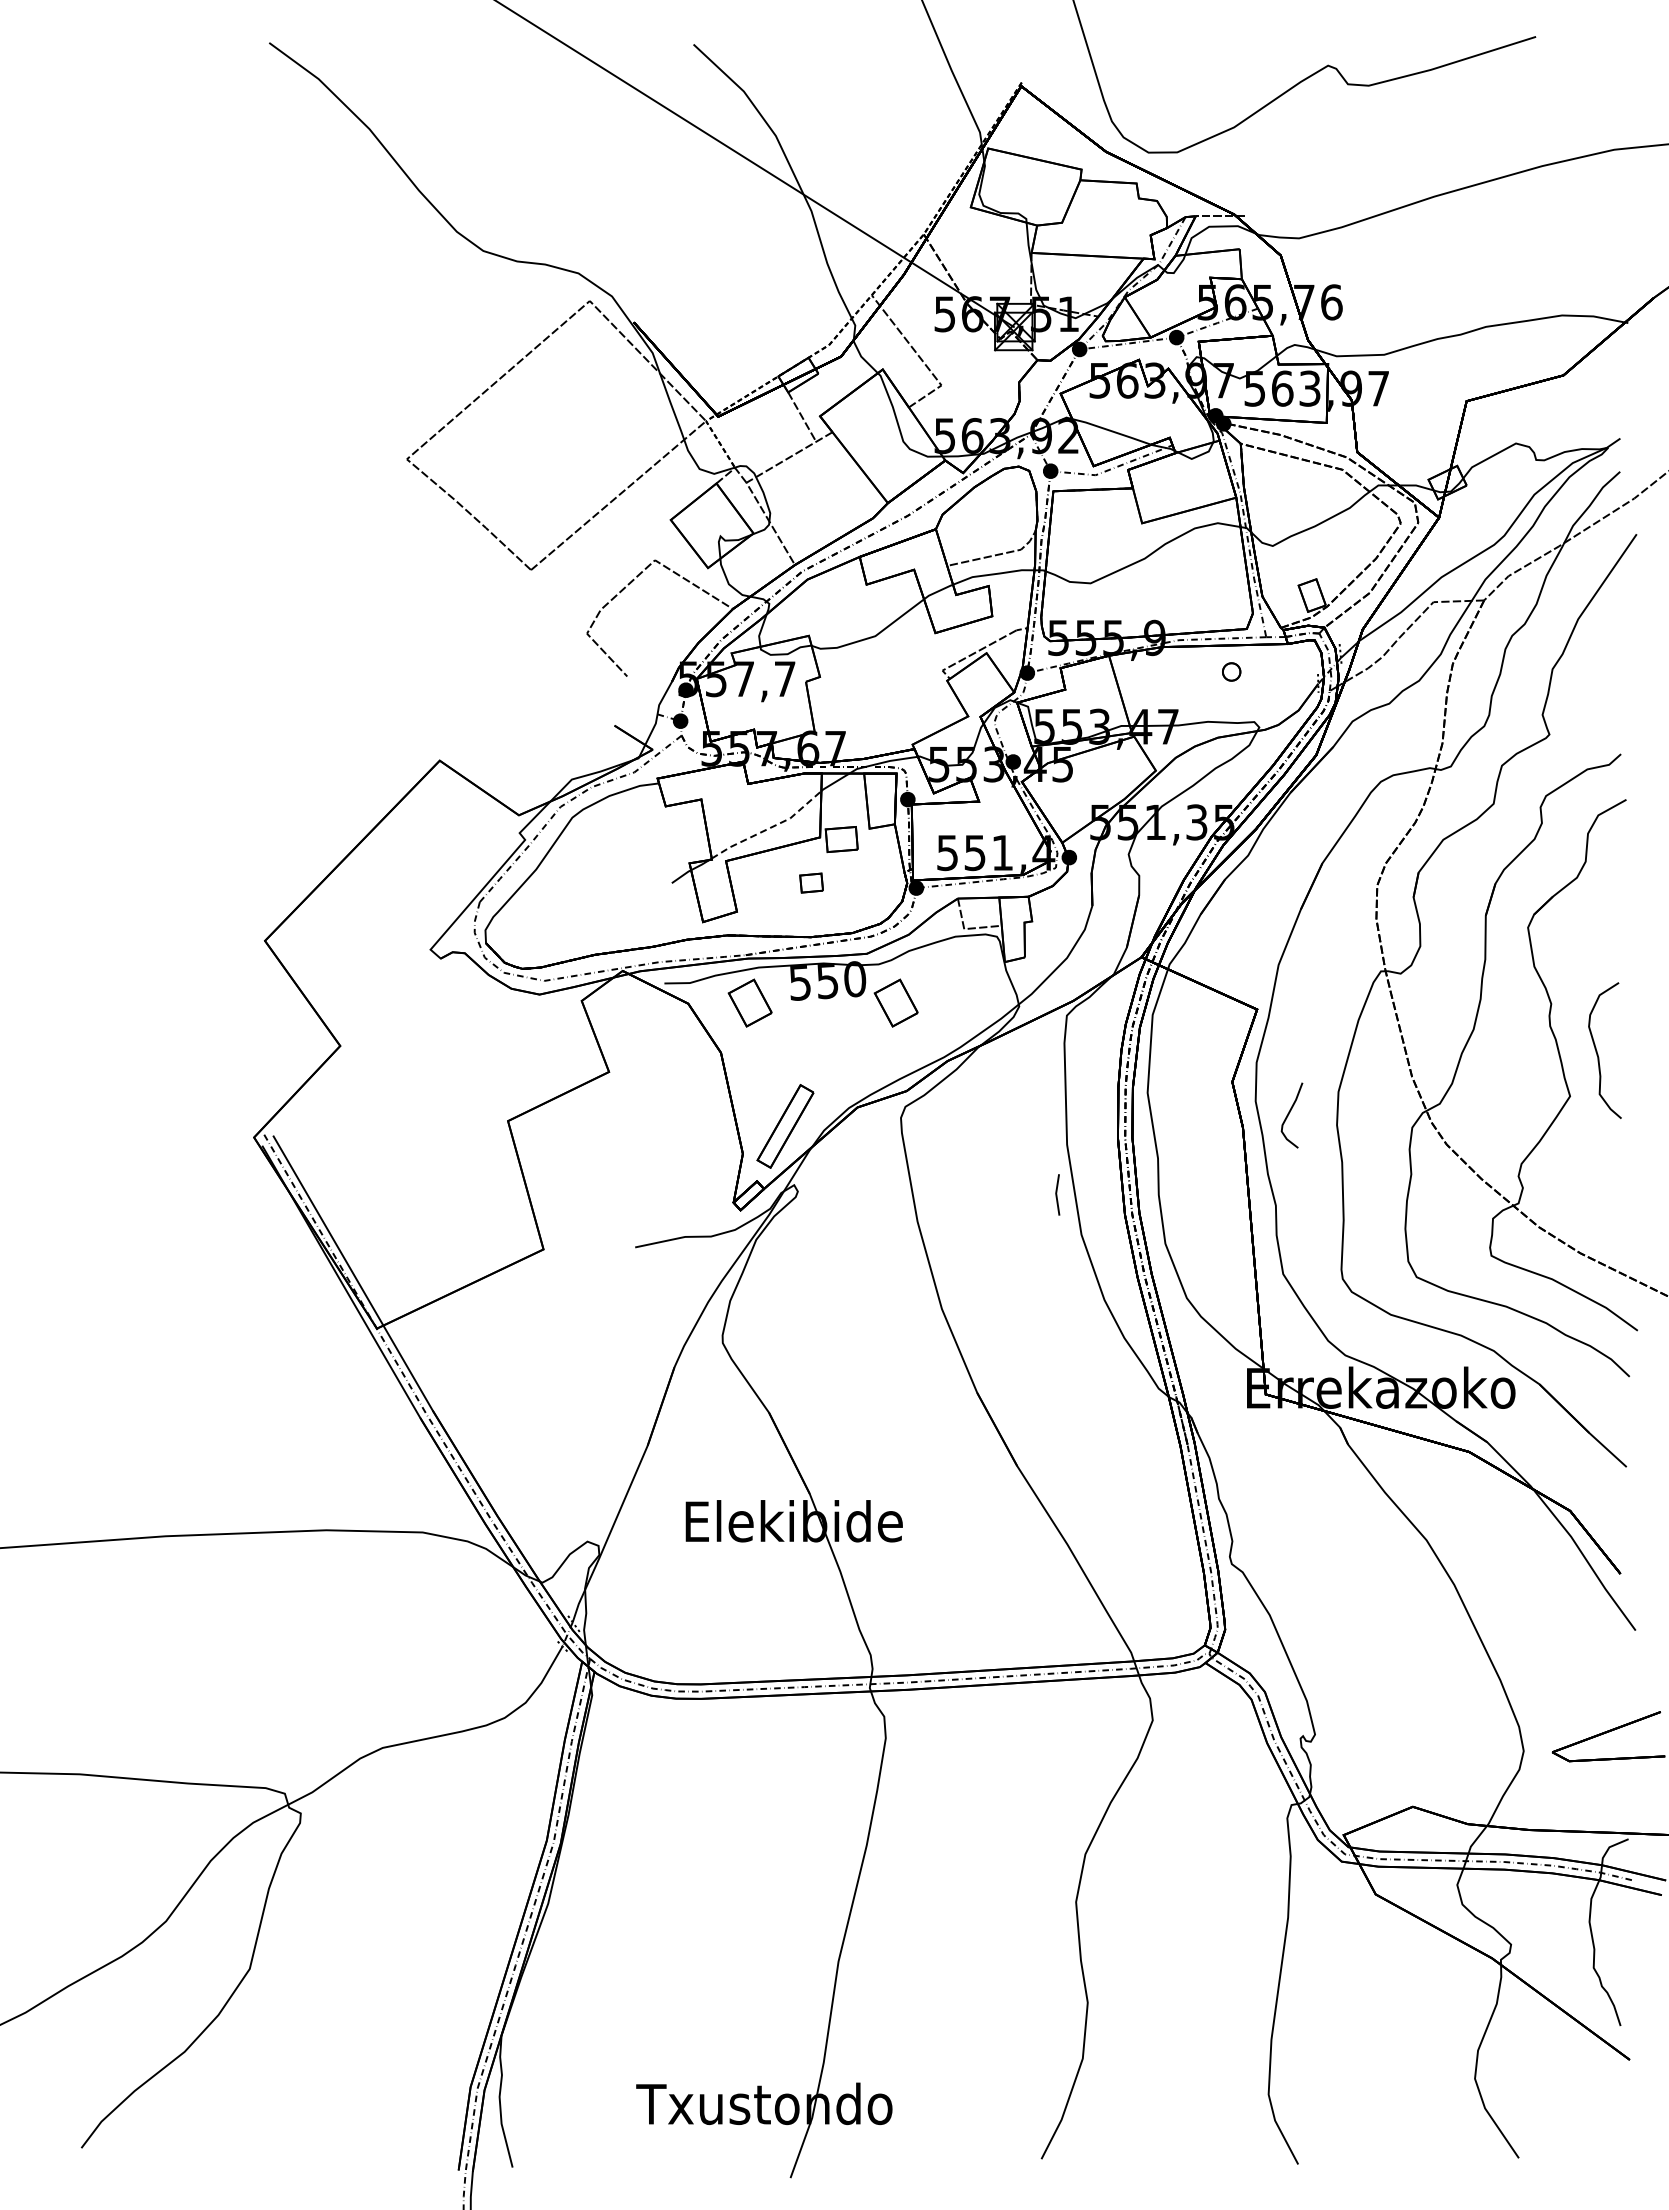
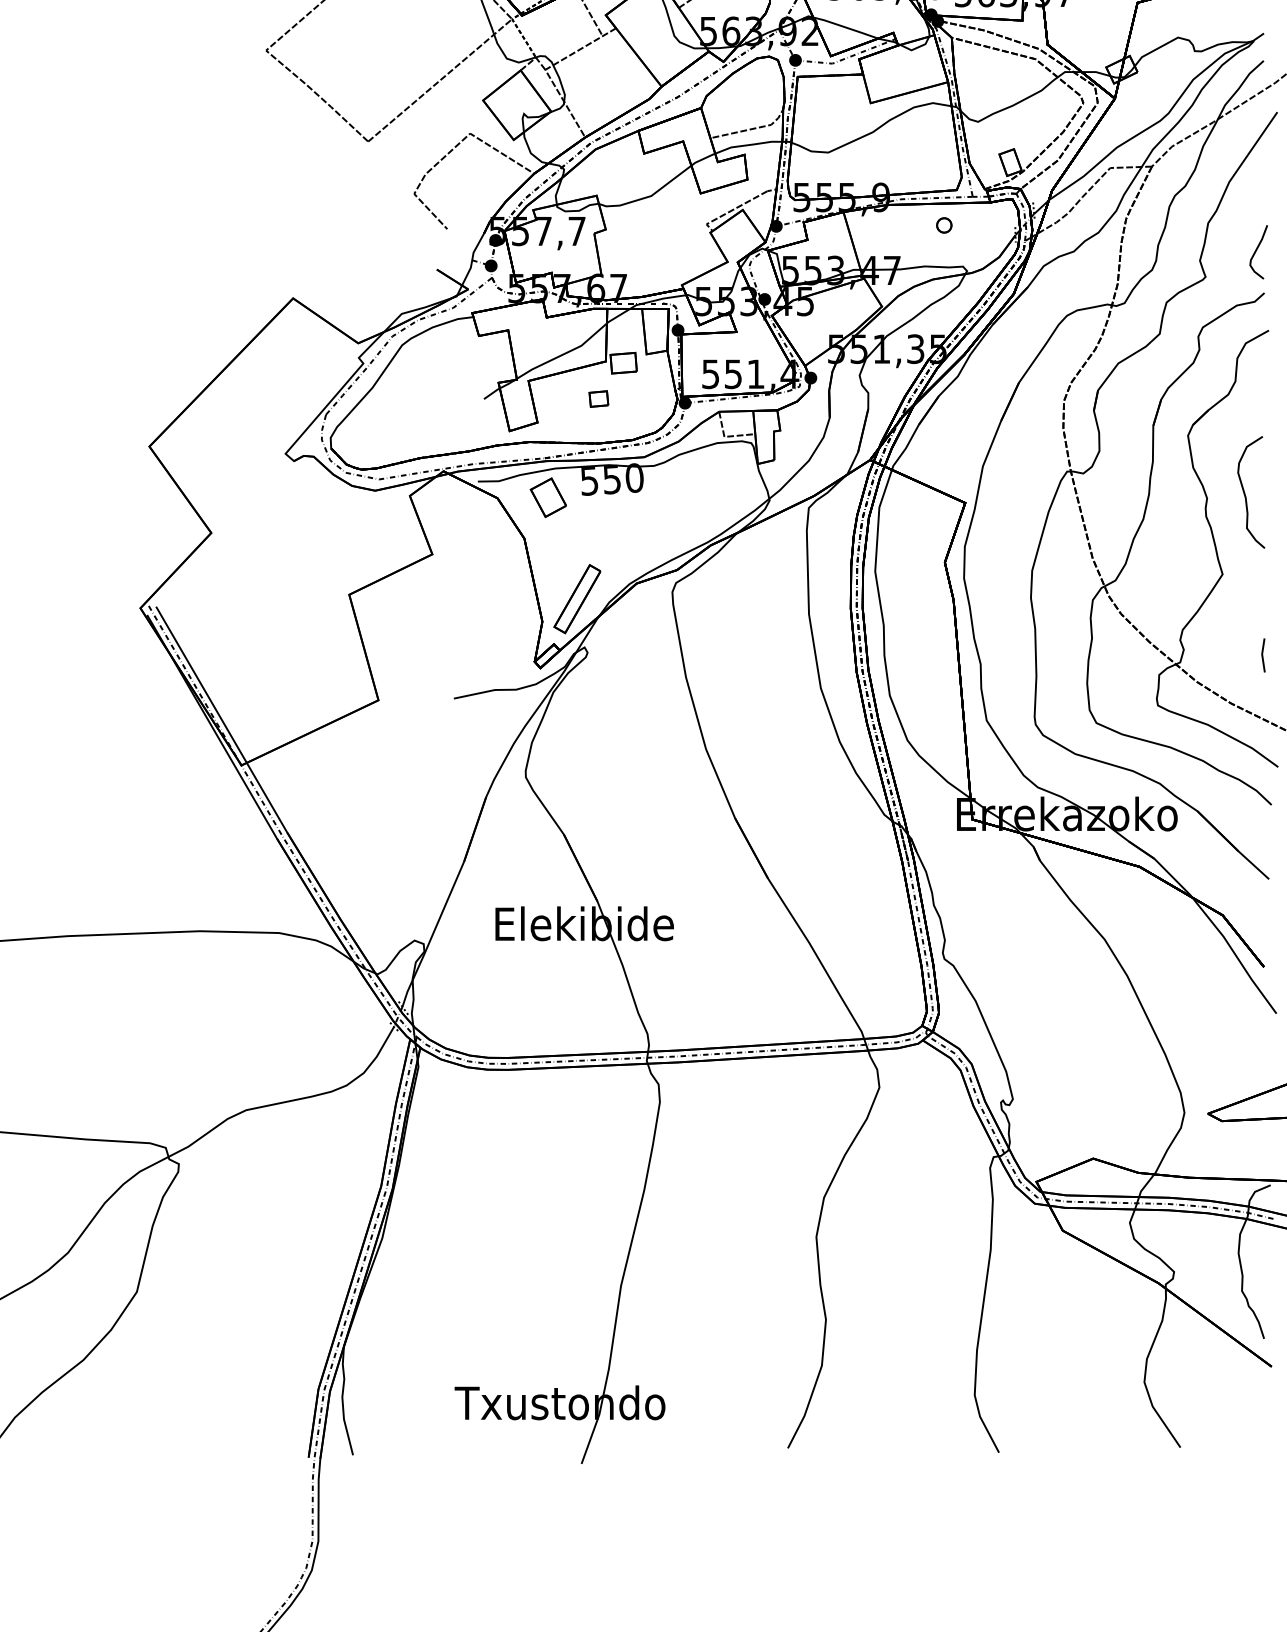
line: (769, 828) -> (564, 354), dashed -> solid
part: (895, 1002) -> (667, 497), removed
curve: (1597, 1050) -> (1245, 492), moved
curve: (1289, 1114) -> (1256, 251), moved
line: (1057, 1194) -> (1263, 655), moved

